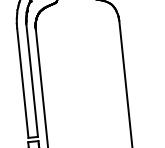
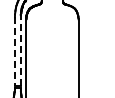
line: (31, 80) -> (20, 50), solid -> dashed
line: (22, 84) -> (14, 52), solid -> dashed

